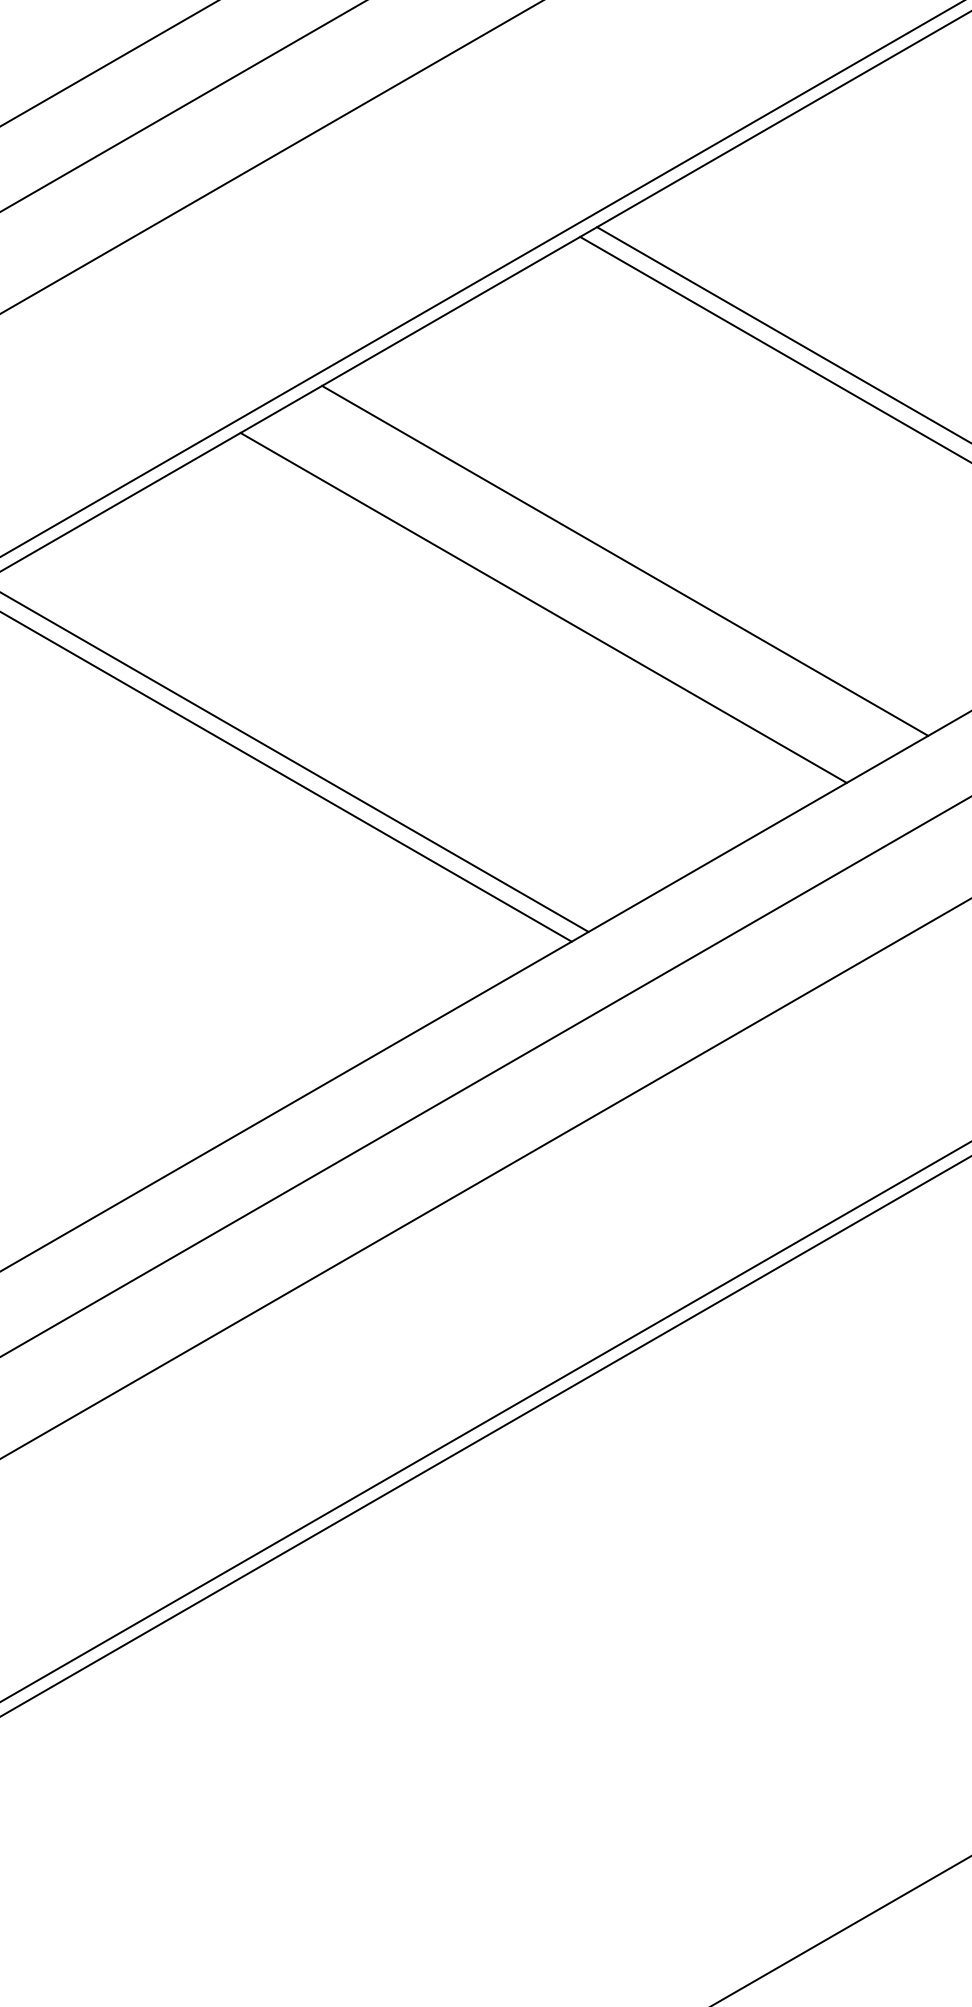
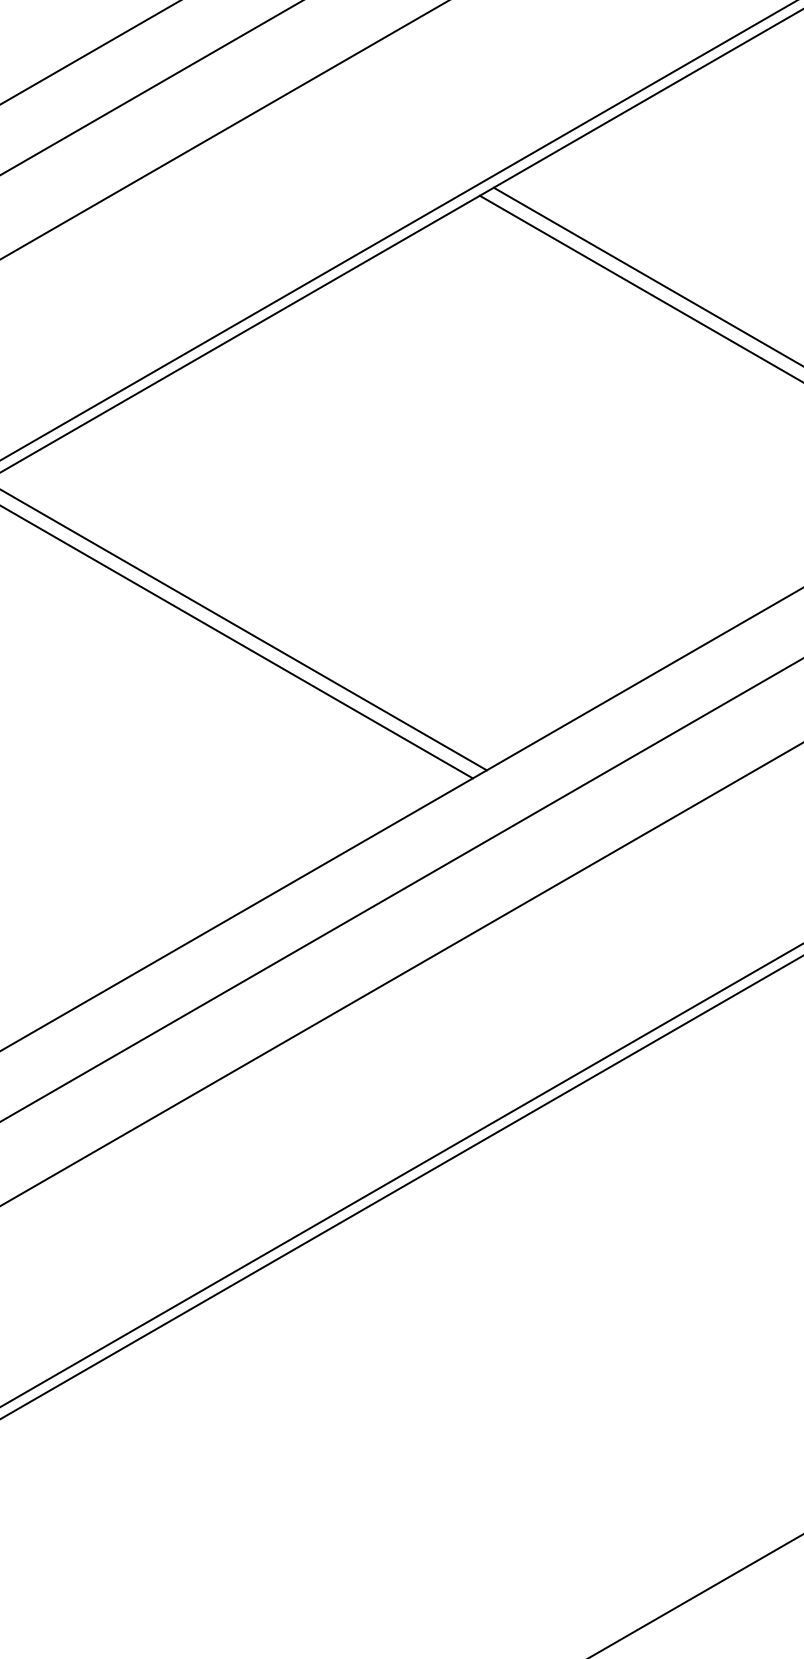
line: (625, 560) -> (517, 463), removed
line: (543, 607) -> (449, 502), removed

